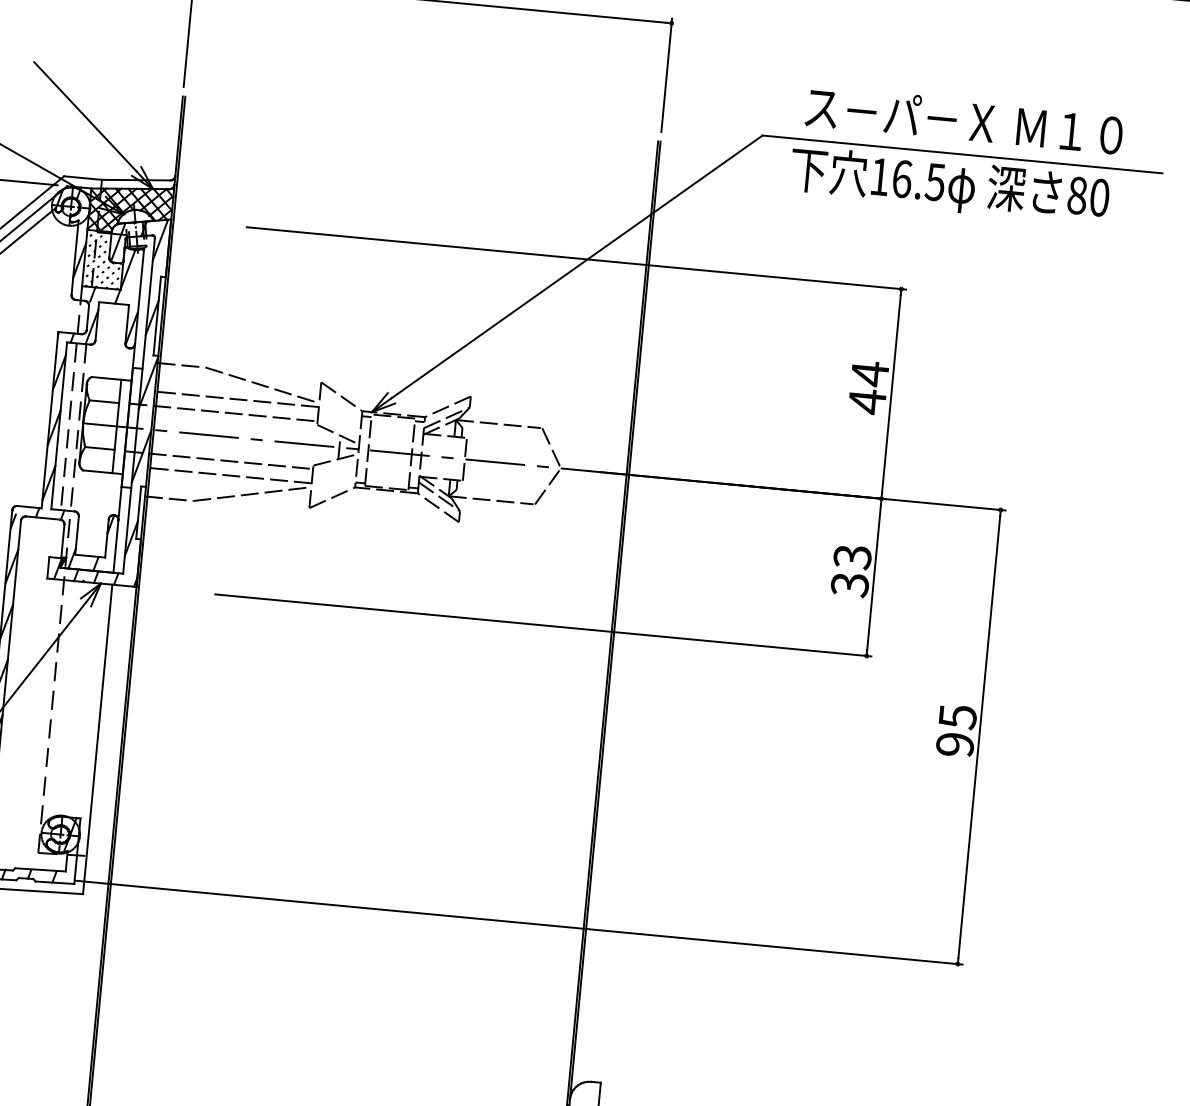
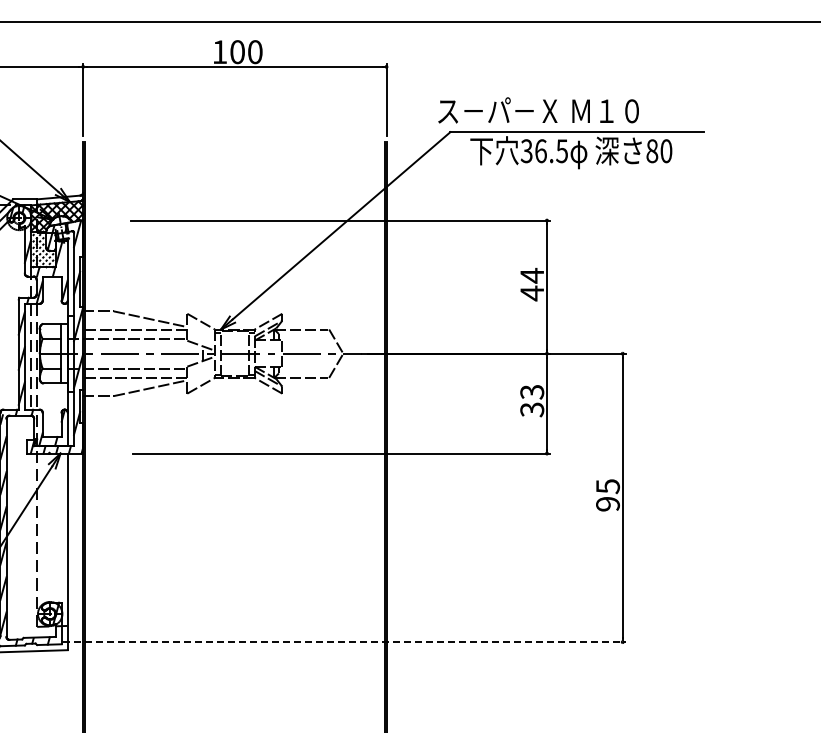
text: (964, 120) -> (538, 110), moved
text: (879, 177) -> (526, 151), 16.5 -> 36.5
line: (519, 923) -> (344, 642), solid -> dashed

